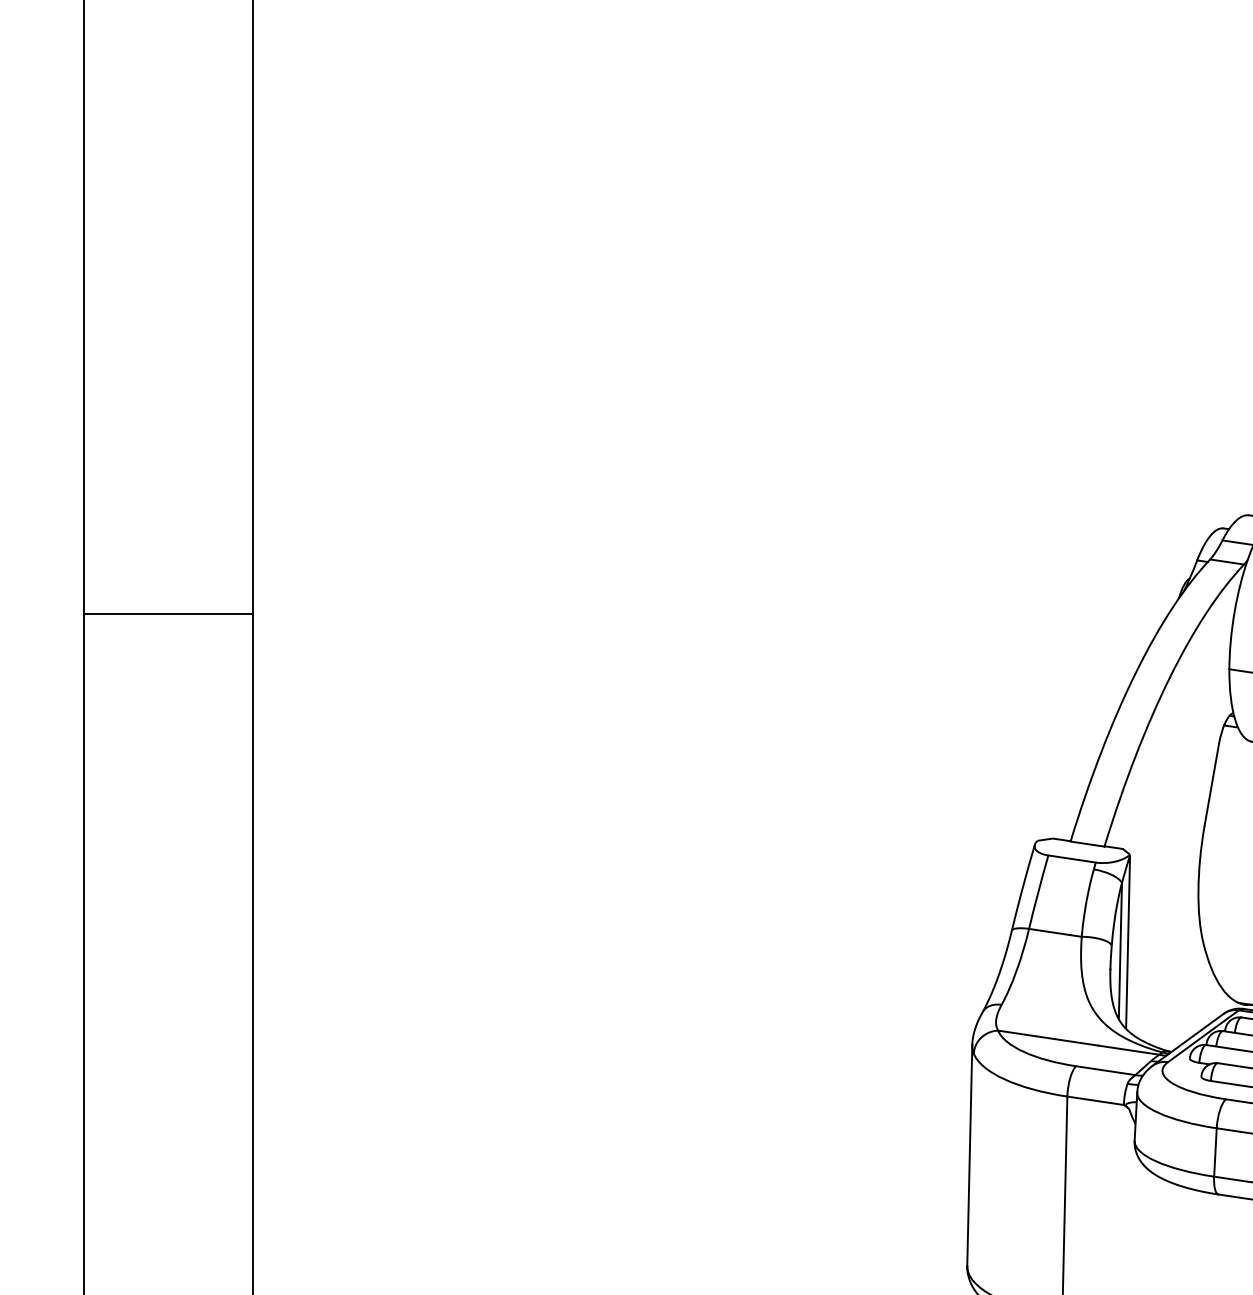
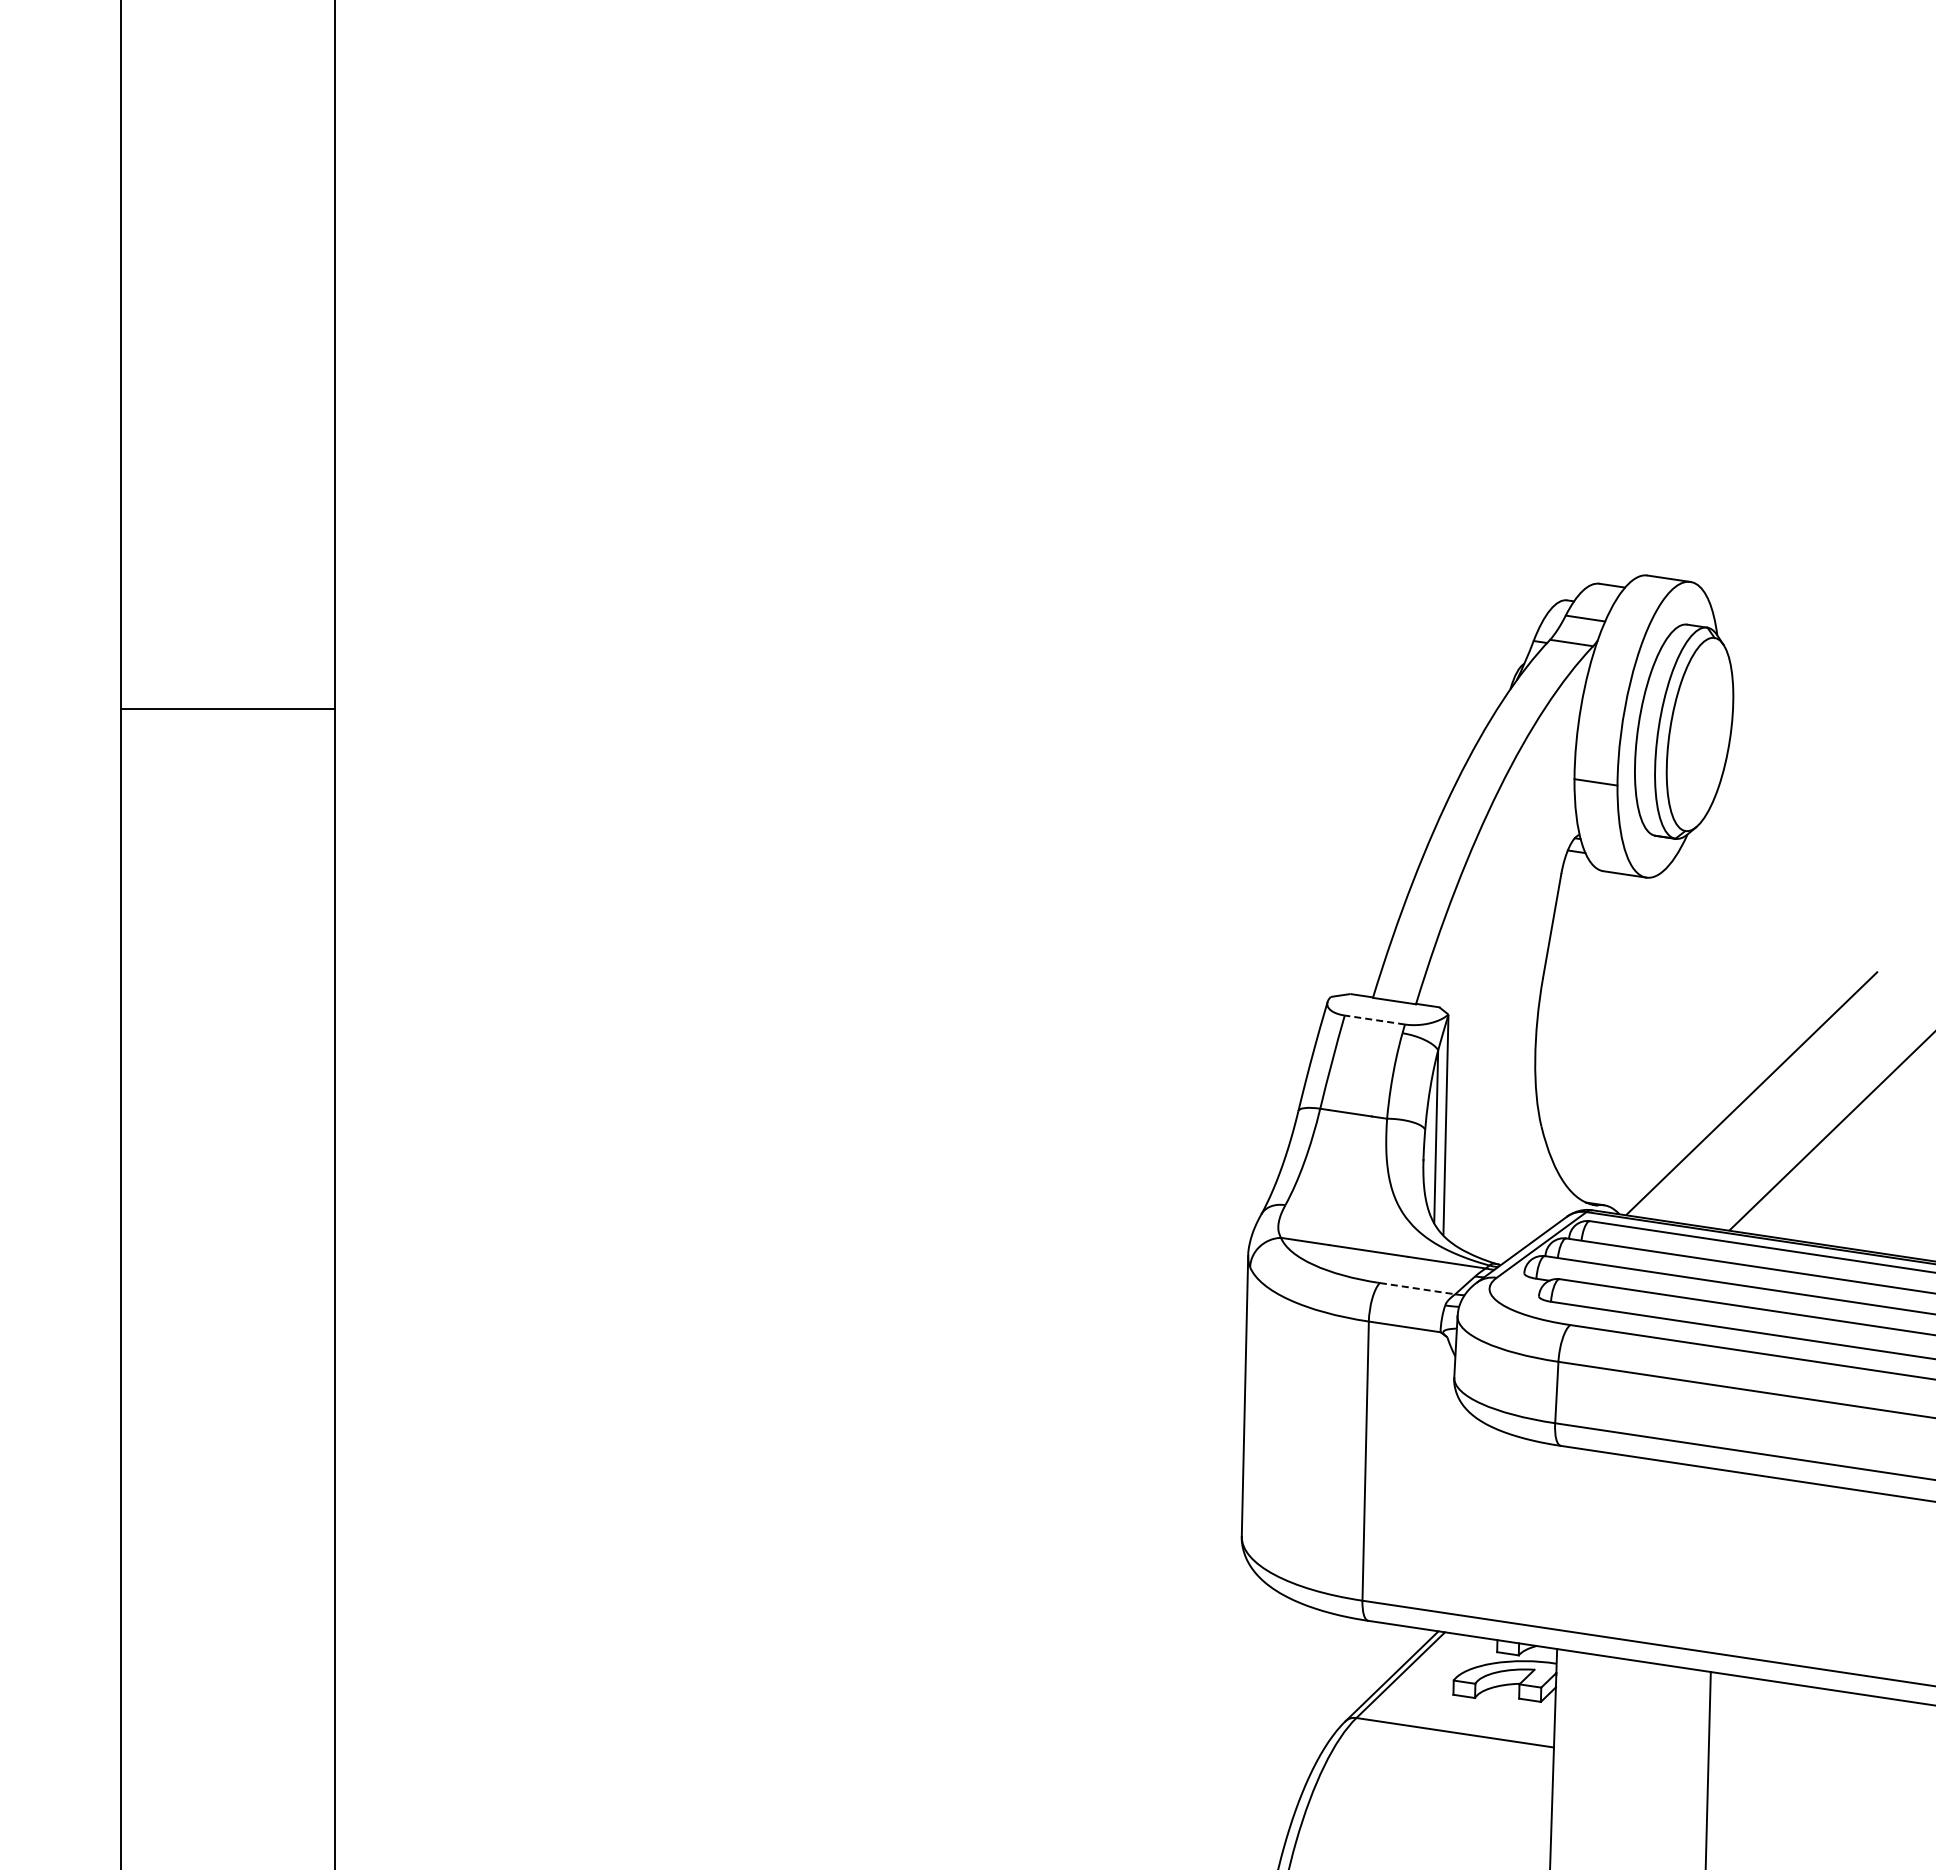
line: (1071, 858) -> (1374, 1019), solid -> dashed
line: (1106, 1070) -> (1418, 1288), solid -> dashed

